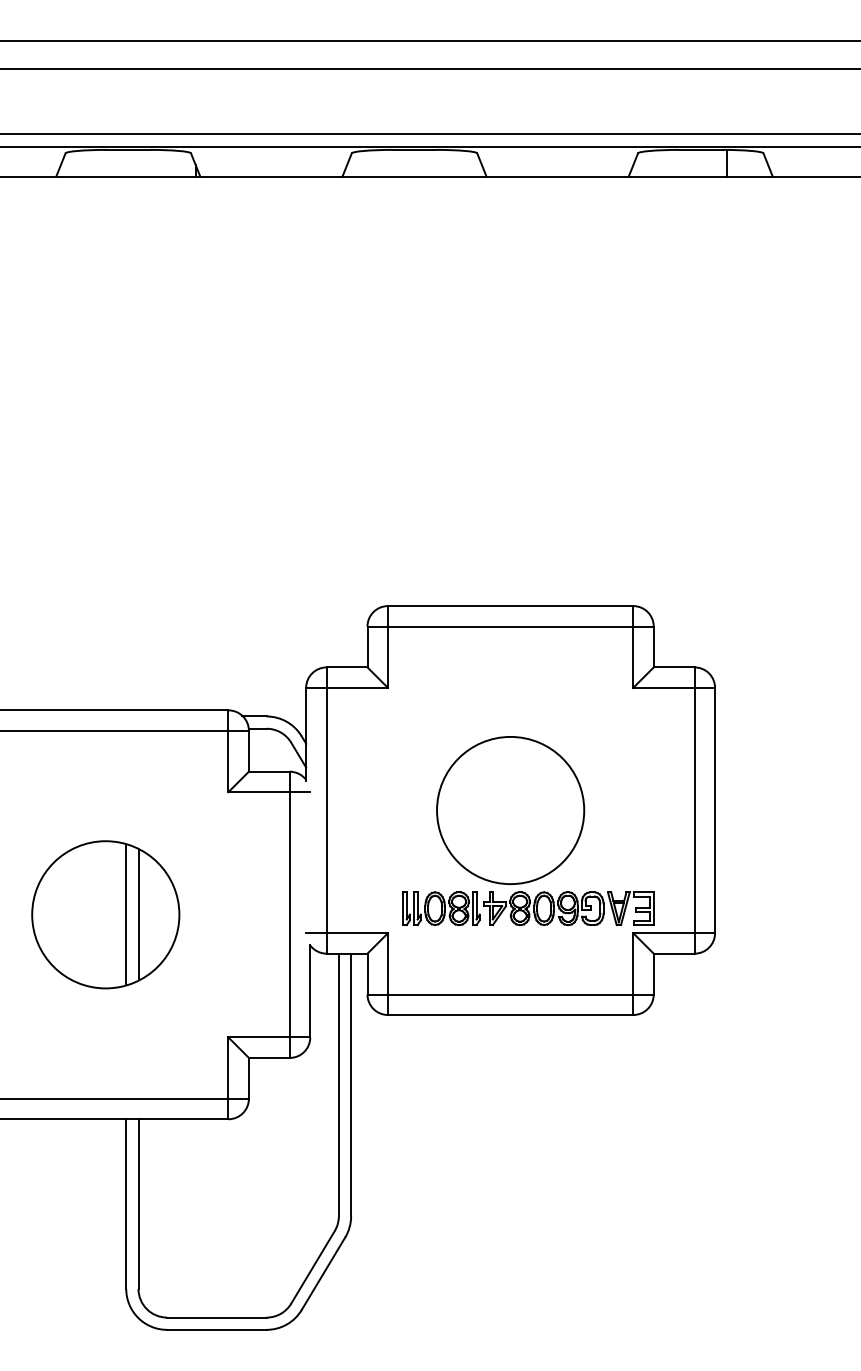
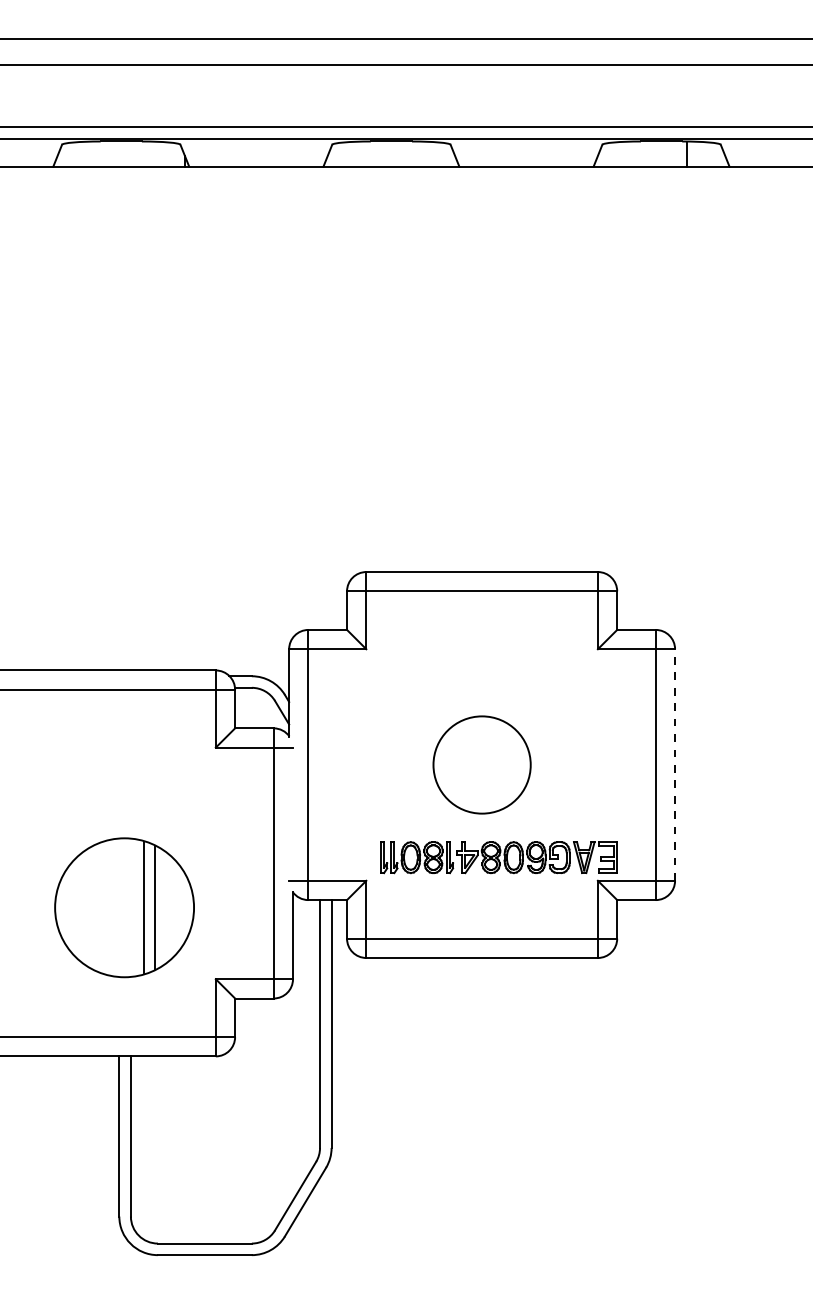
circle: (510, 810) -> (482, 764), size x0.7
line: (715, 810) -> (675, 764), solid -> dashed
part: (105, 914) -> (124, 907), moved

